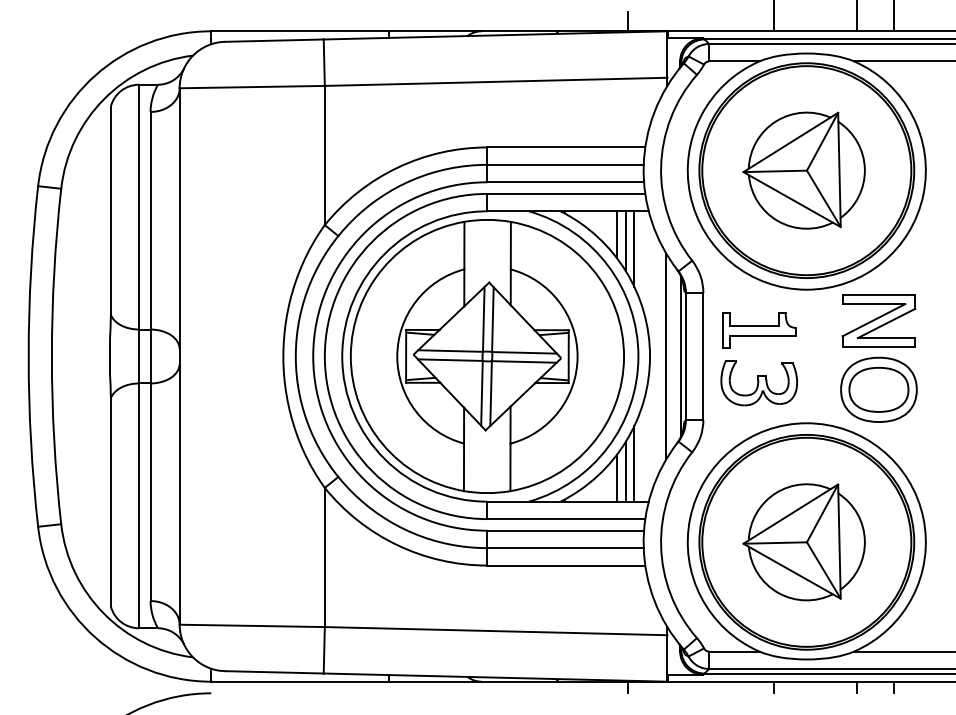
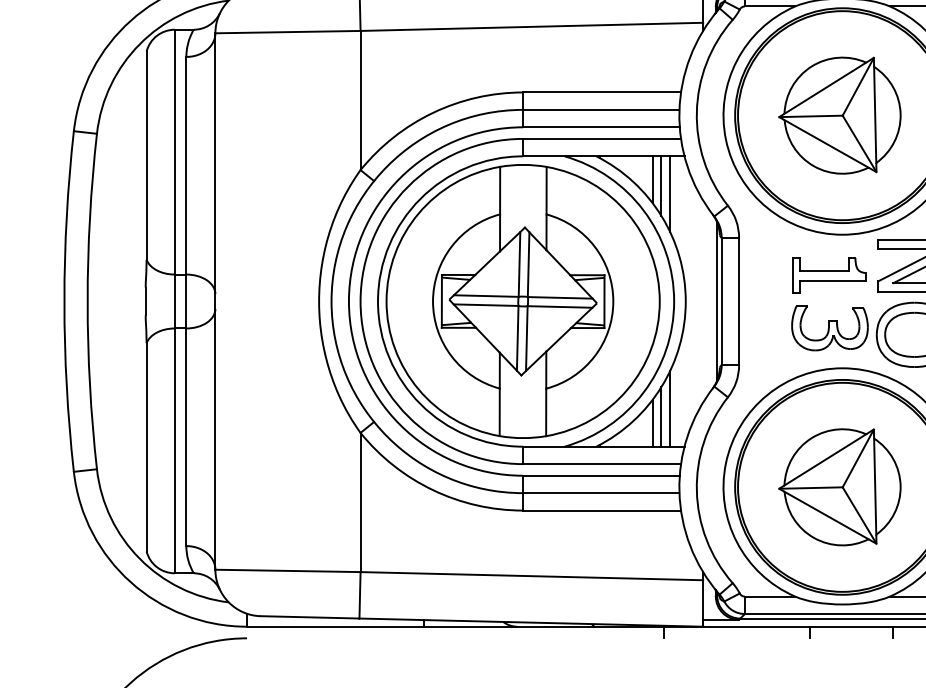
part: (759, 330) -> (829, 275), moved
line: (666, 356) -> (702, 301), removed
part: (758, 383) -> (829, 328), moved

